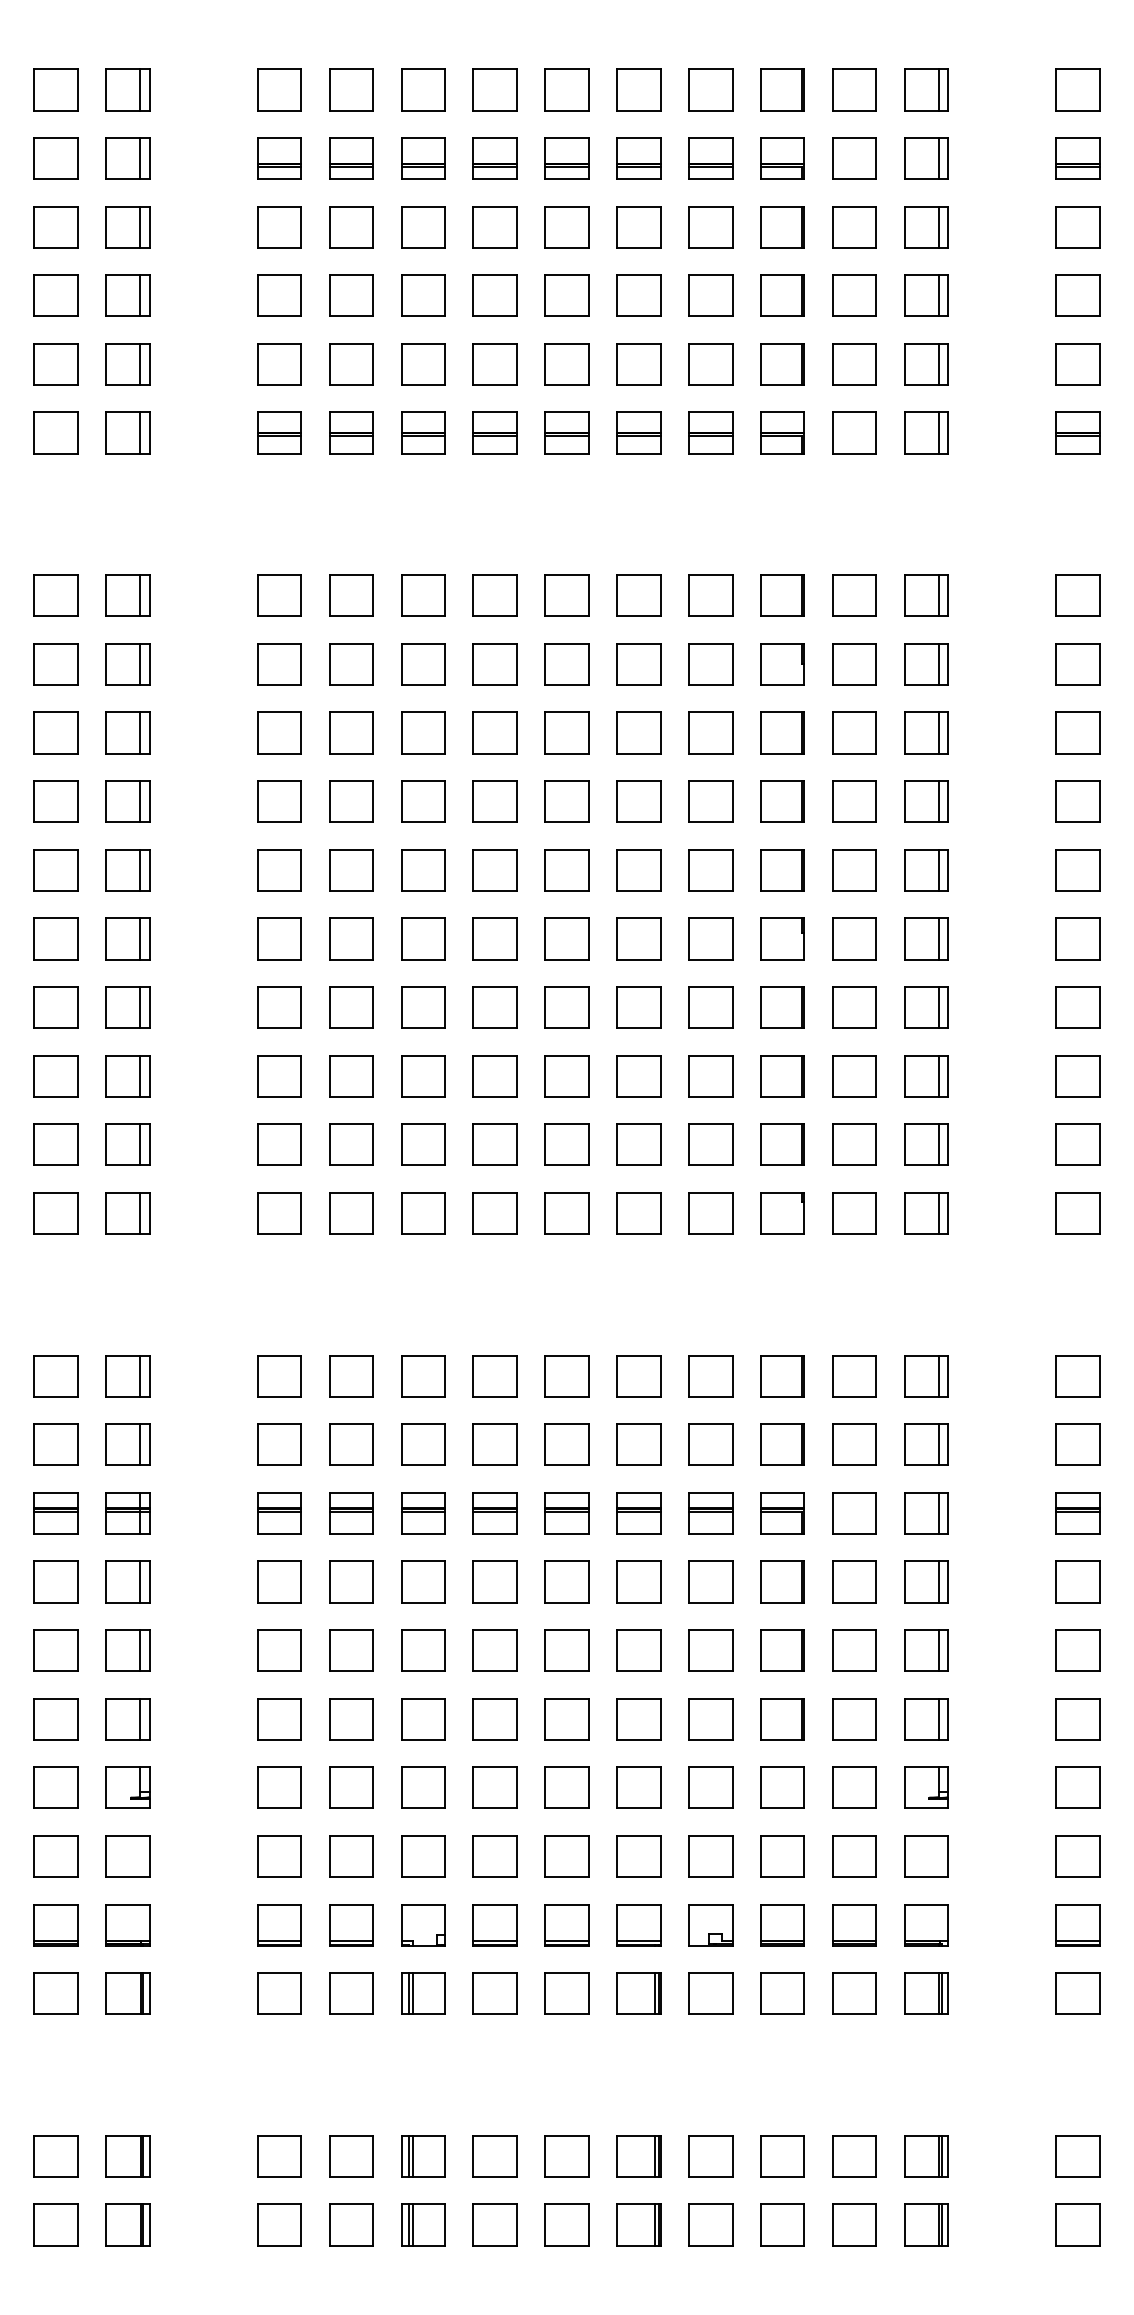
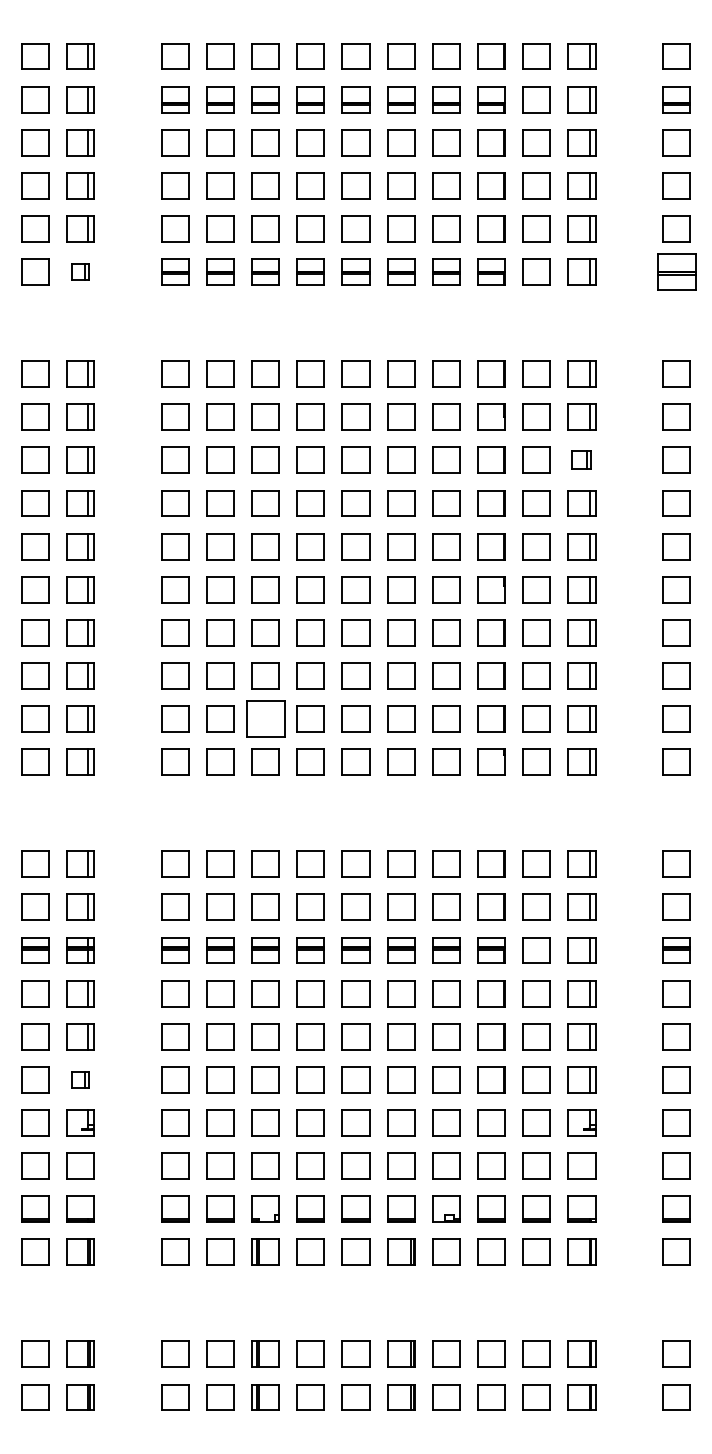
part: (128, 432) -> (80, 271), size x0.6
part: (1077, 432) -> (676, 271), size x1.4
part: (926, 731) -> (581, 459), size x0.7
part: (422, 1143) -> (265, 718), size x1.4
part: (128, 1718) -> (80, 1079), size x0.6

